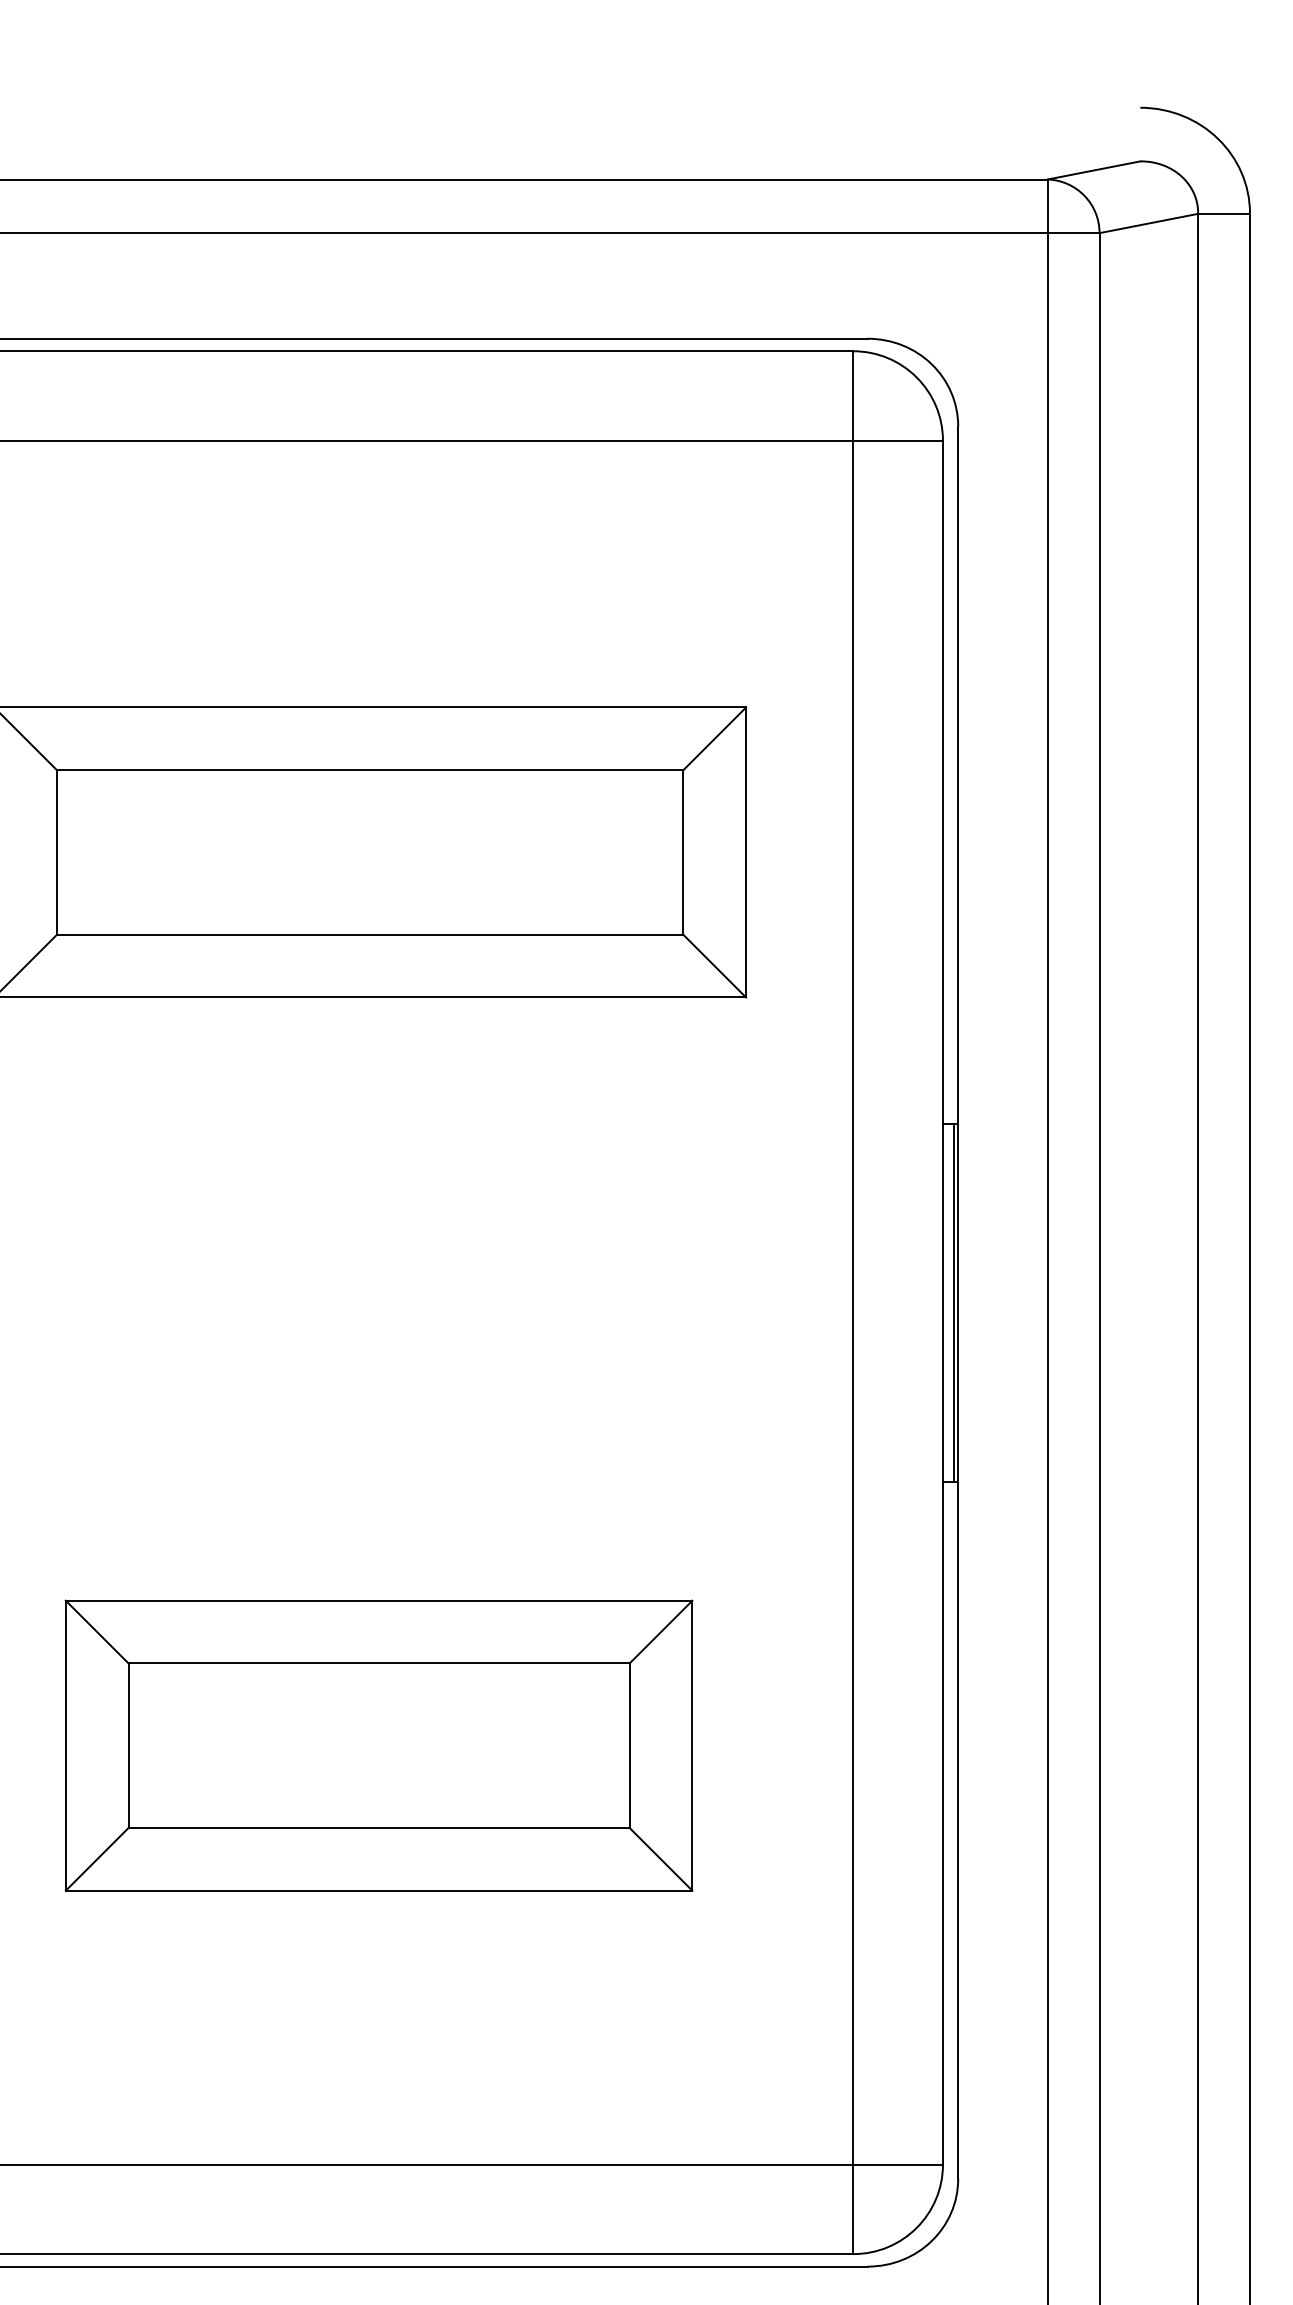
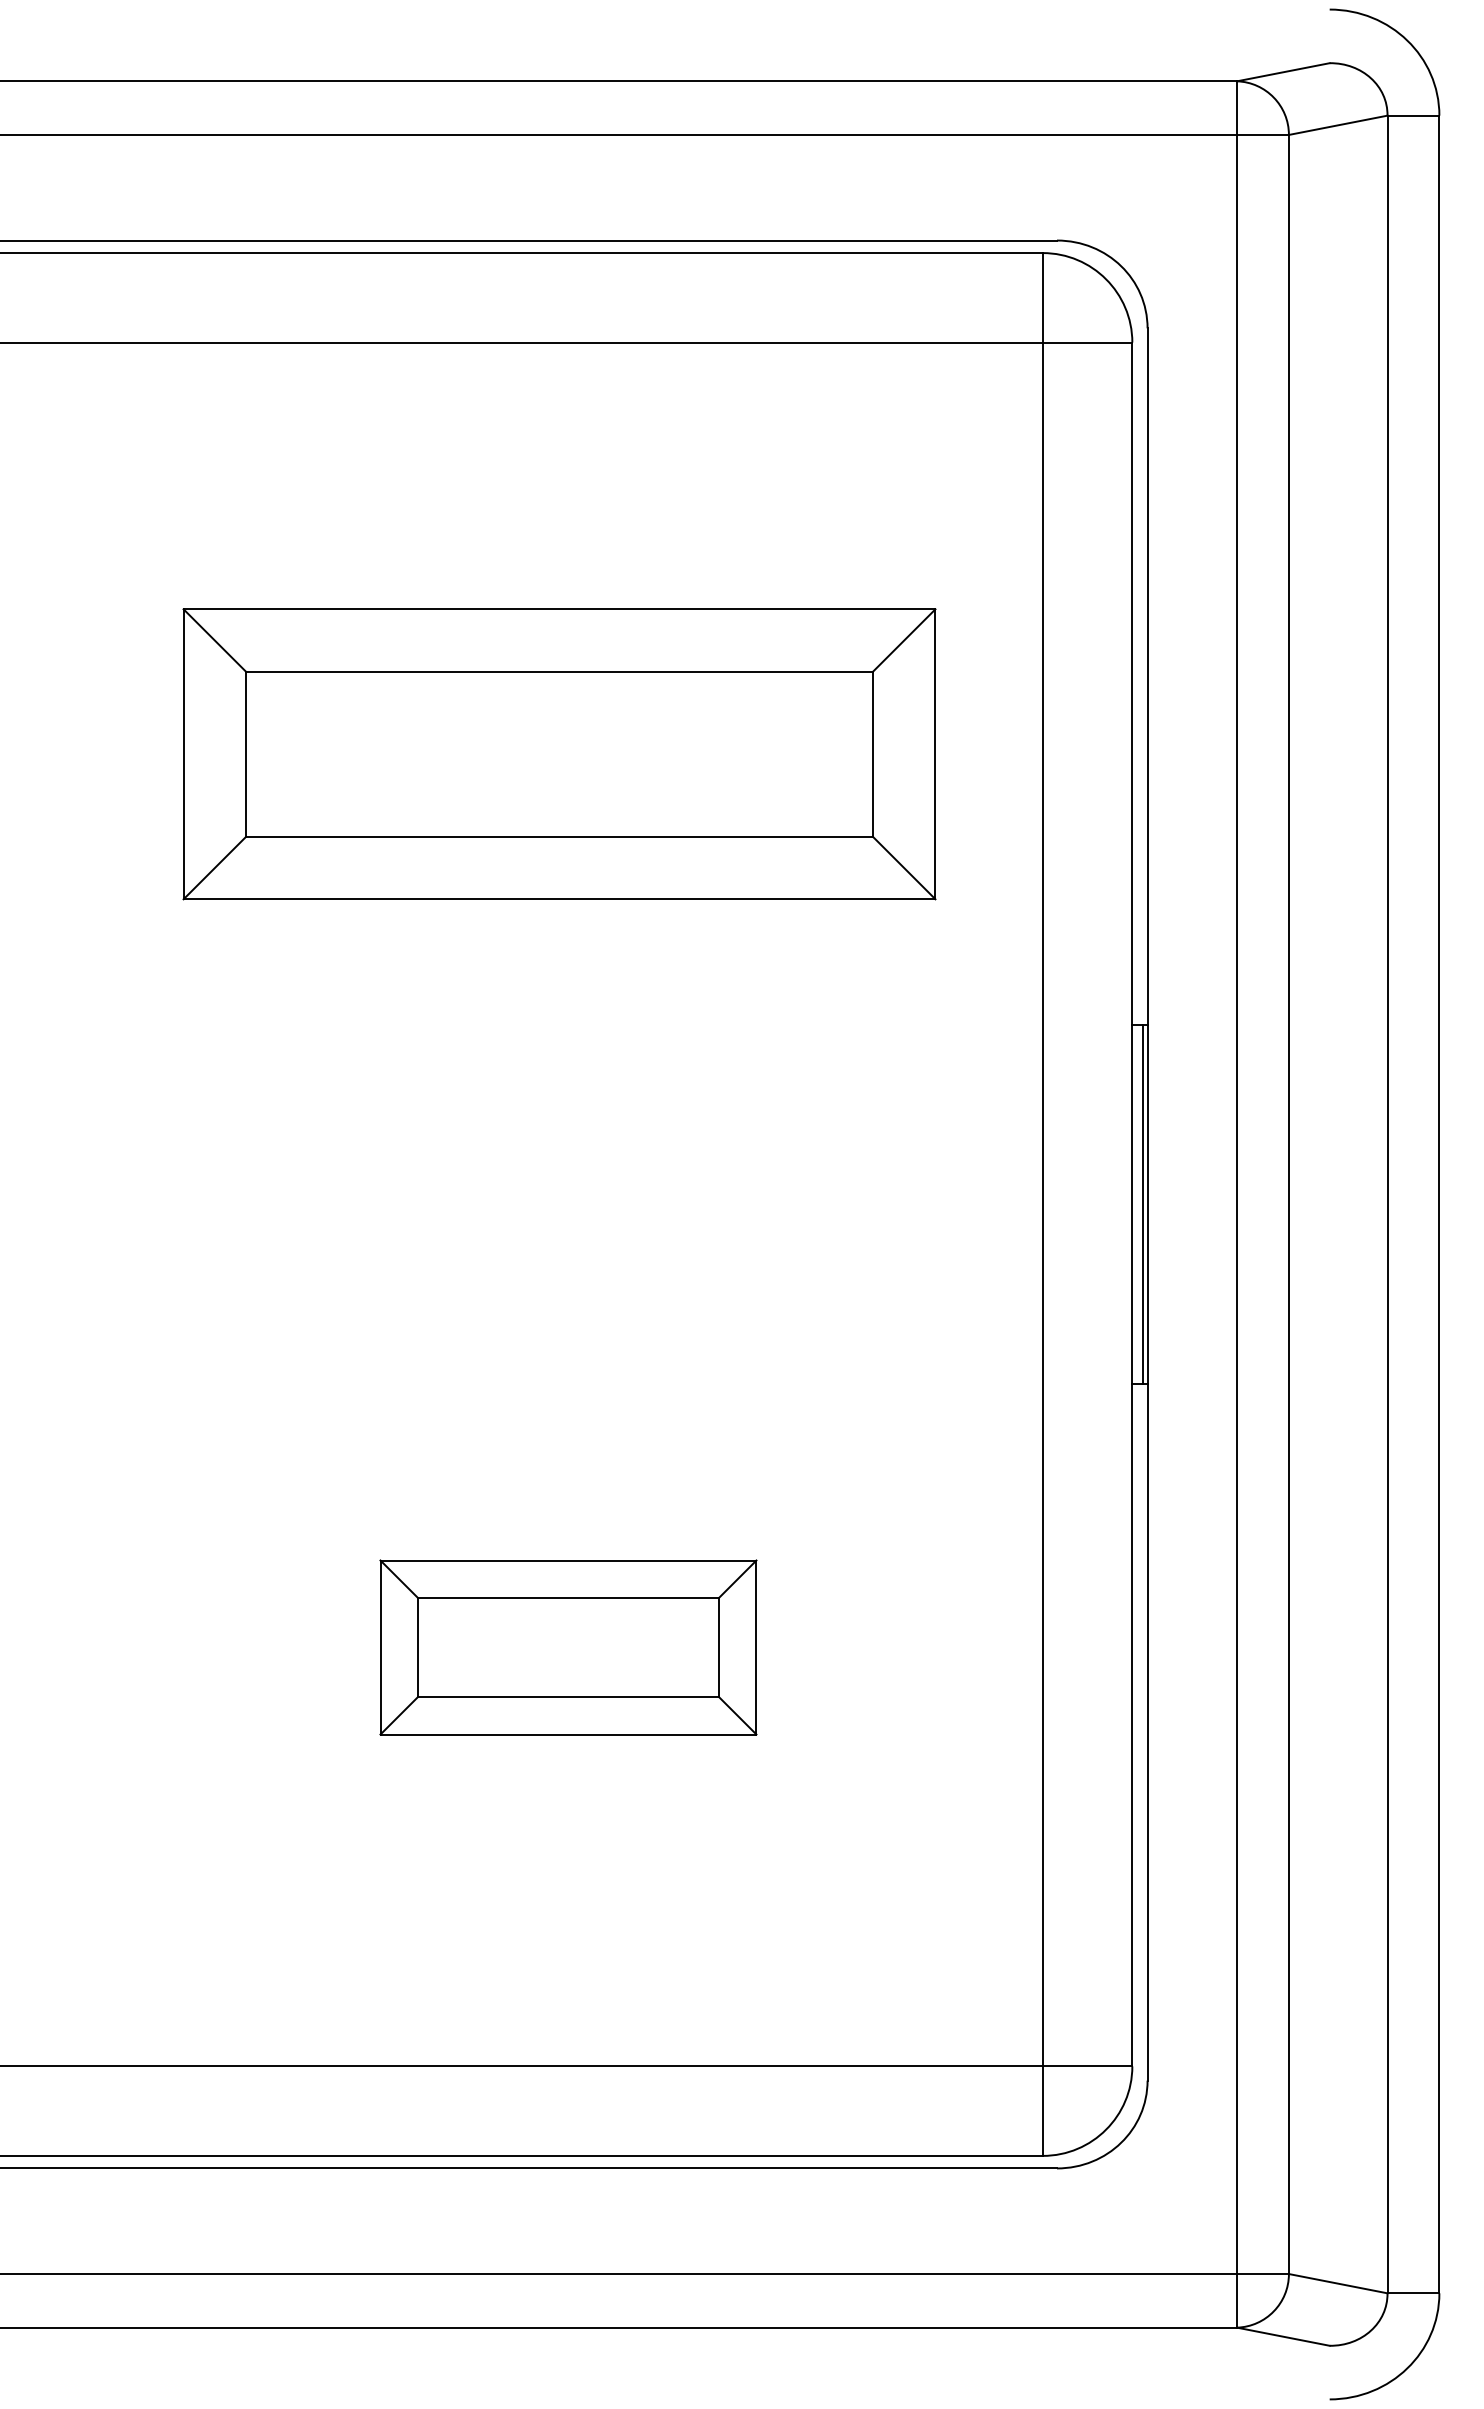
part: (379, 1745) -> (568, 1647), size x0.6

